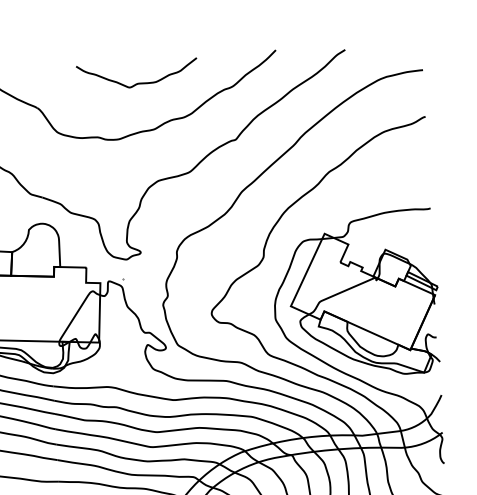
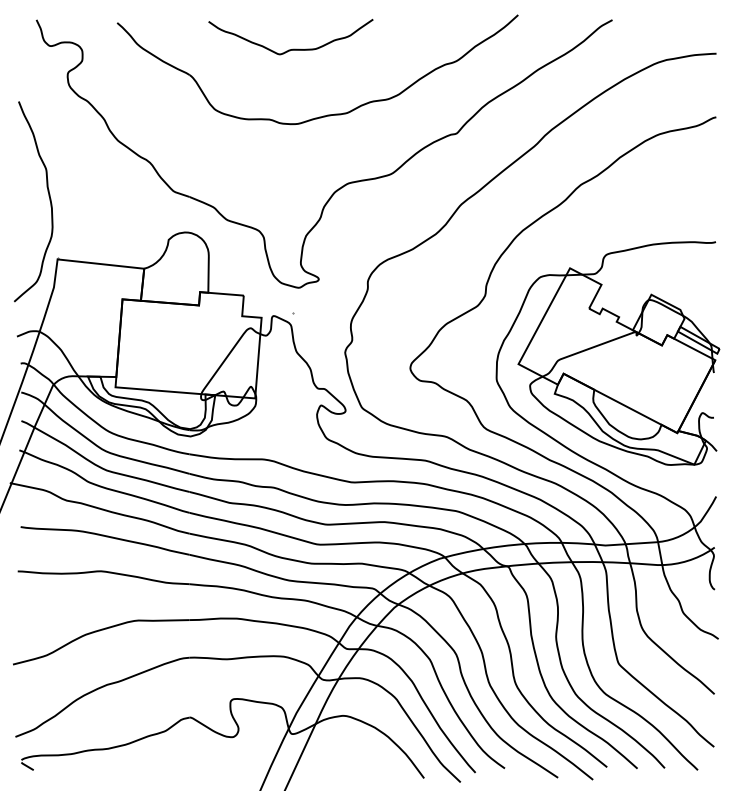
curve: (139, 82) -> (293, 48), moved

